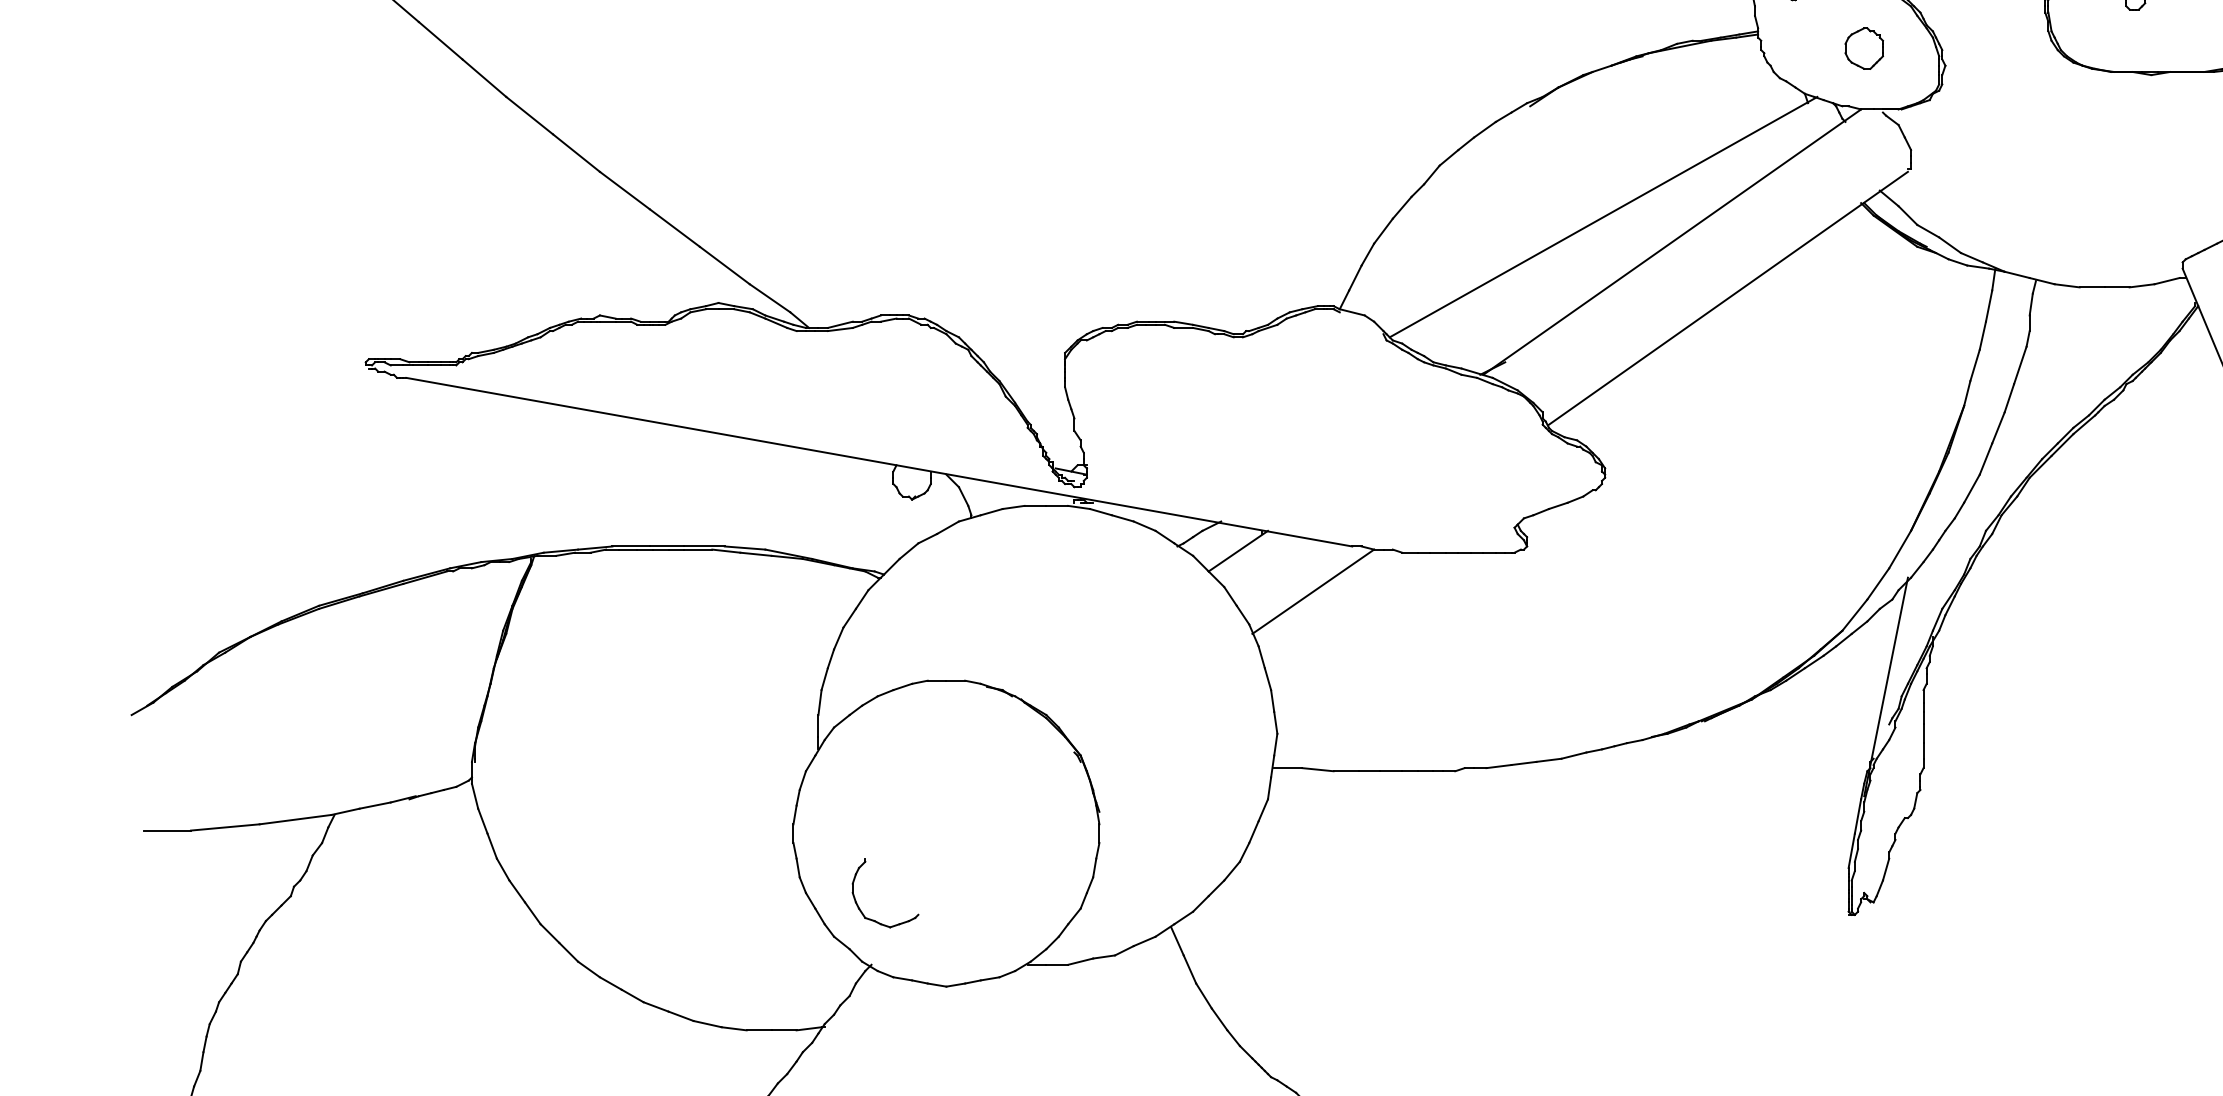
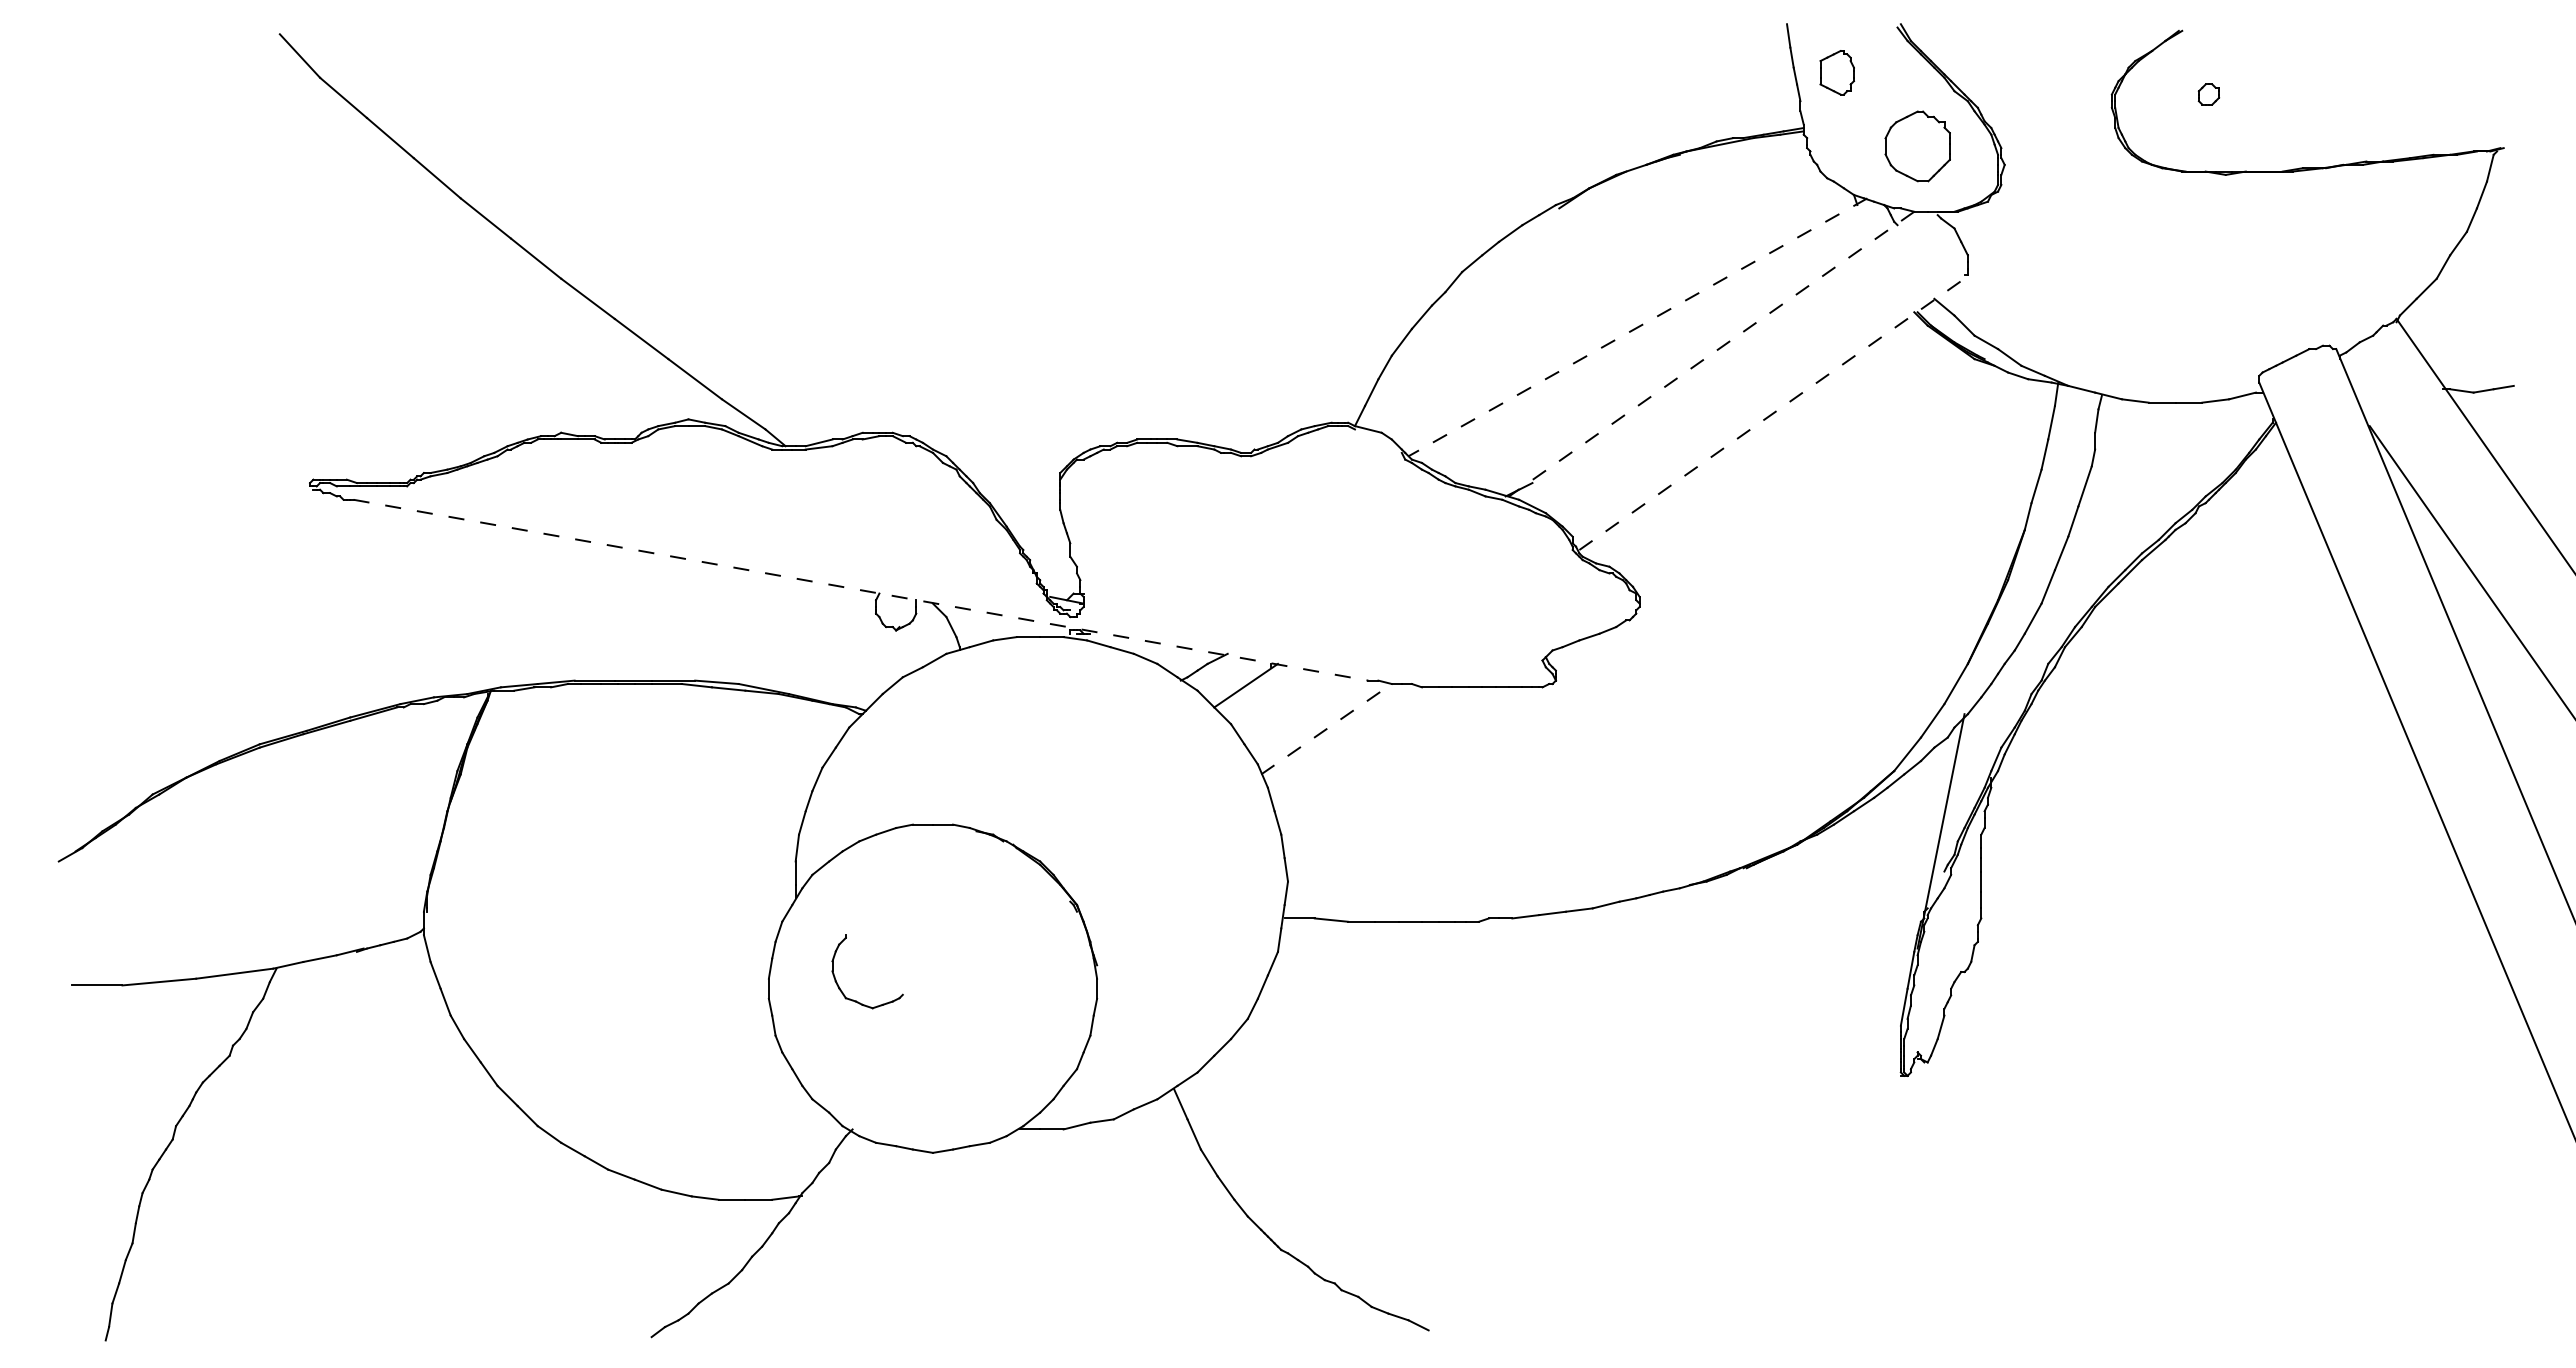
part: (1864, 48) -> (1917, 146), size x1.6
line: (1603, 217) -> (1637, 327), solid -> dashed
line: (1672, 242) -> (1711, 354), solid -> dashed
line: (1728, 298) -> (1771, 414), solid -> dashed
line: (879, 462) -> (861, 590), solid -> dashed
line: (1313, 591) -> (1326, 728), solid -> dashed
part: (875, 920) -> (856, 1000), moved

